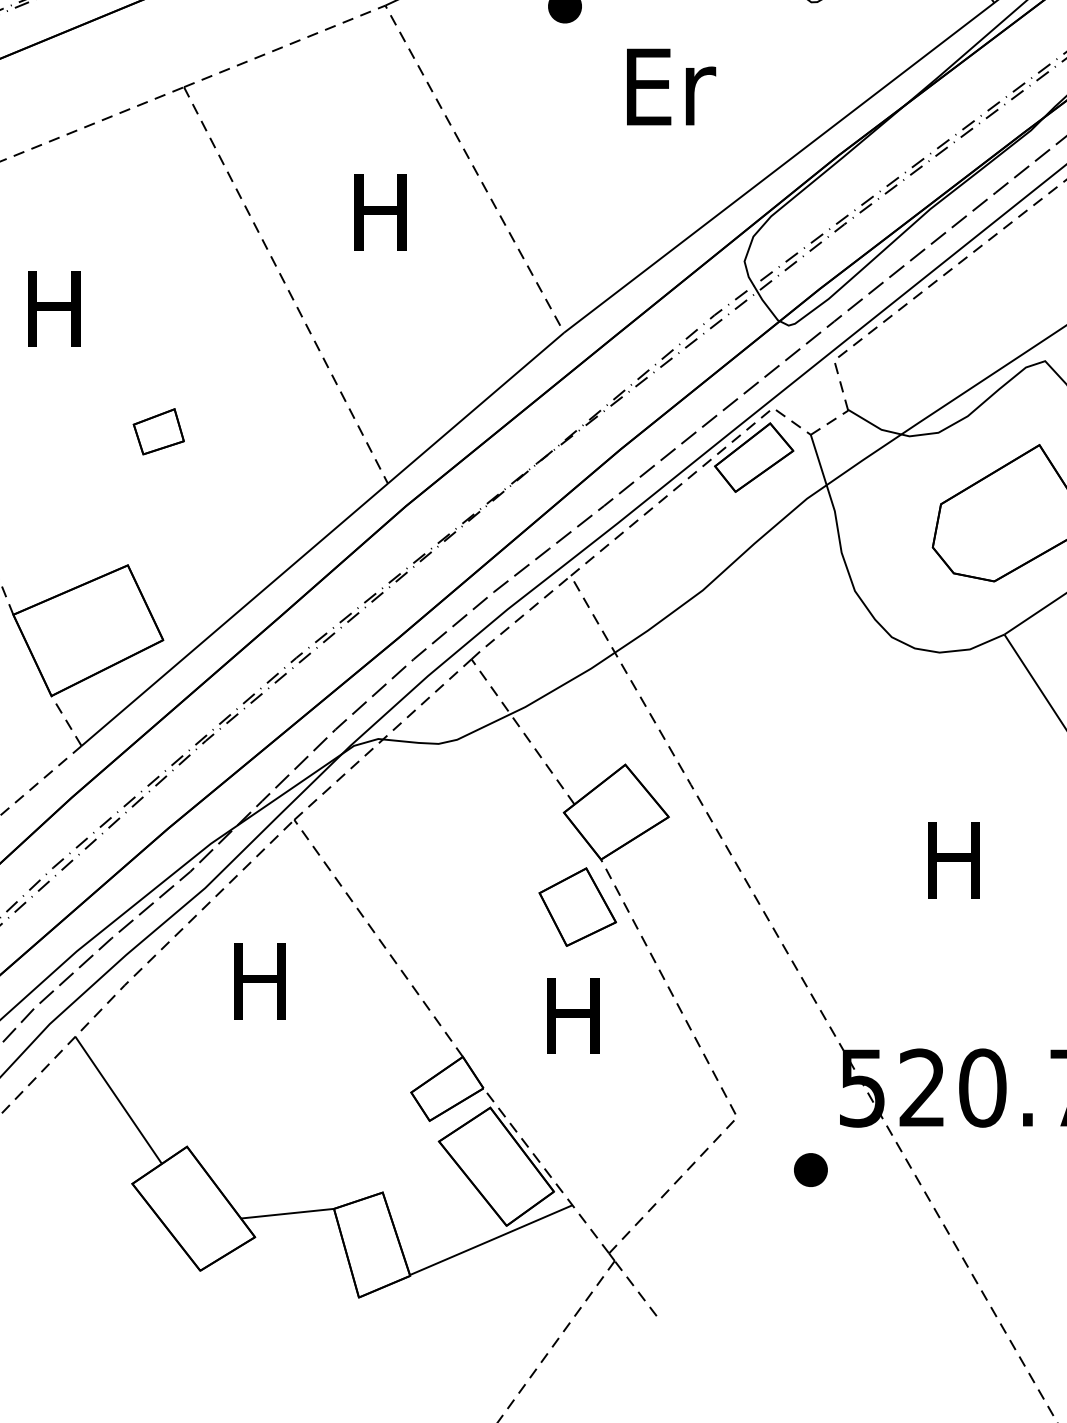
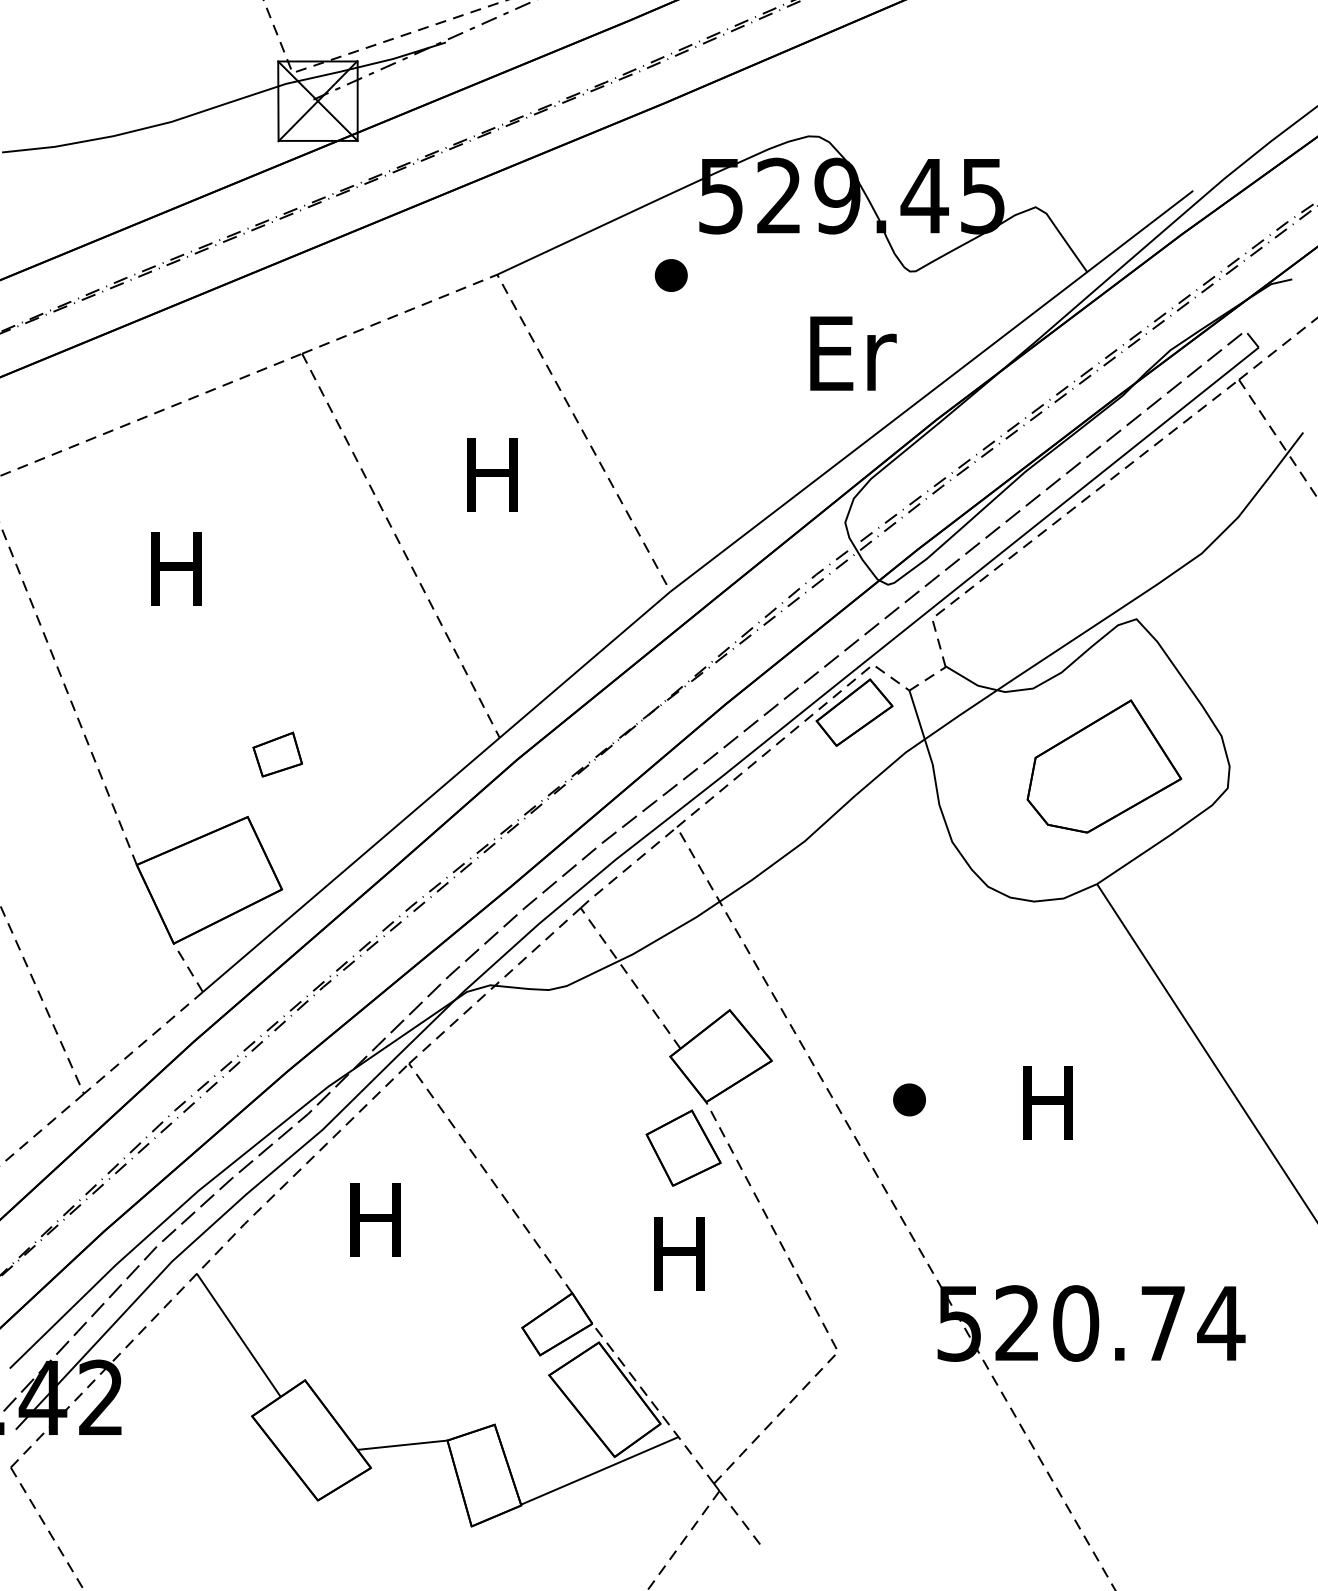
text: (671, 86) -> (853, 353), moved
part: (158, 431) -> (277, 754), moved
part: (810, 1169) -> (909, 1099), moved

